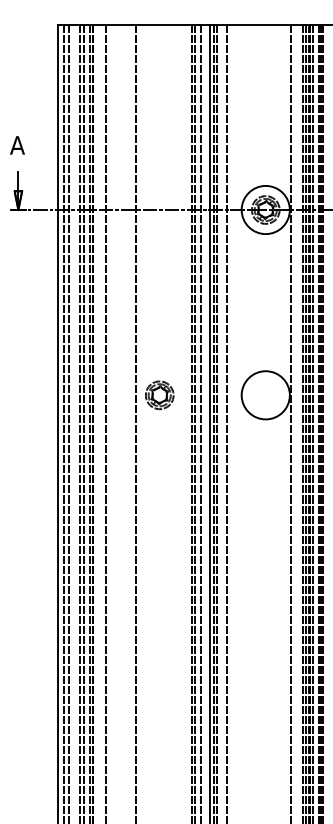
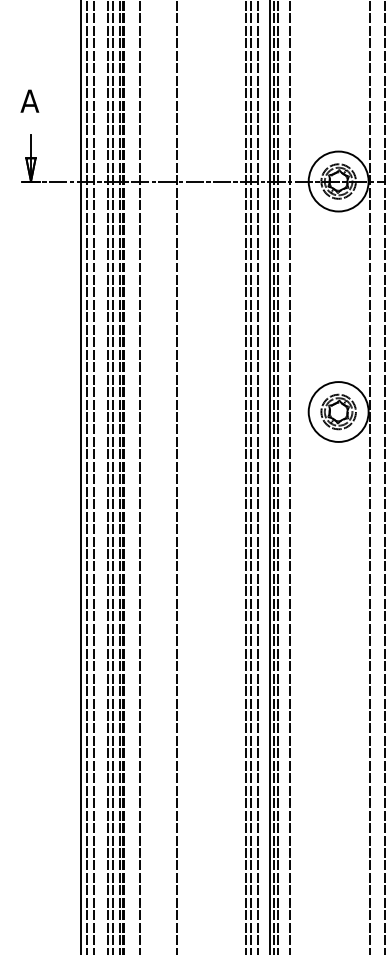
part: (159, 395) -> (338, 412), moved

